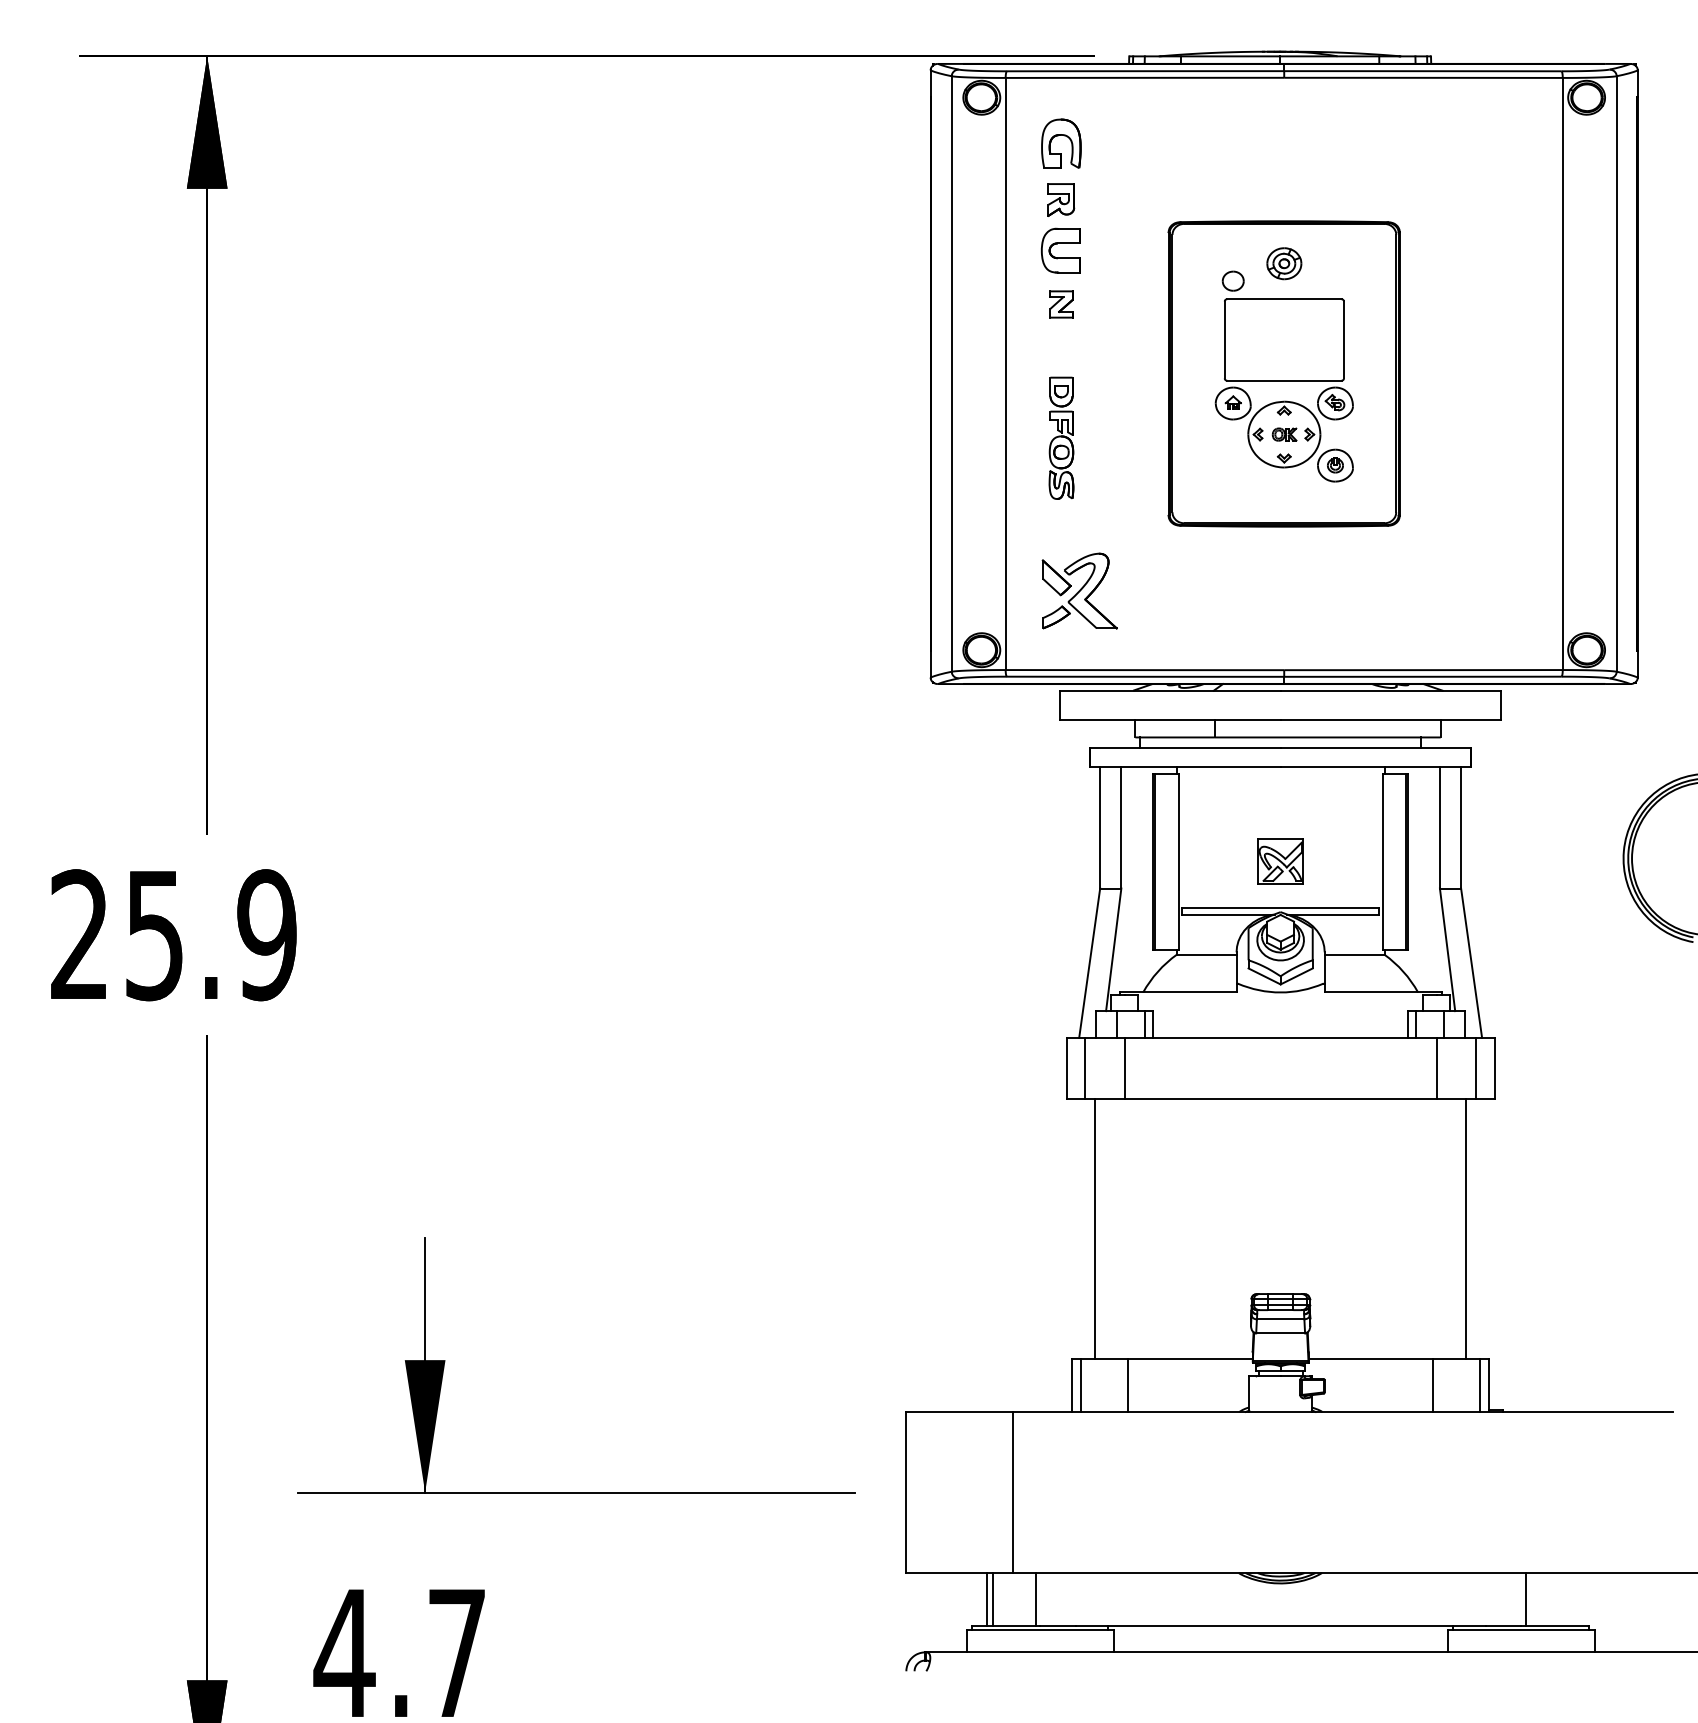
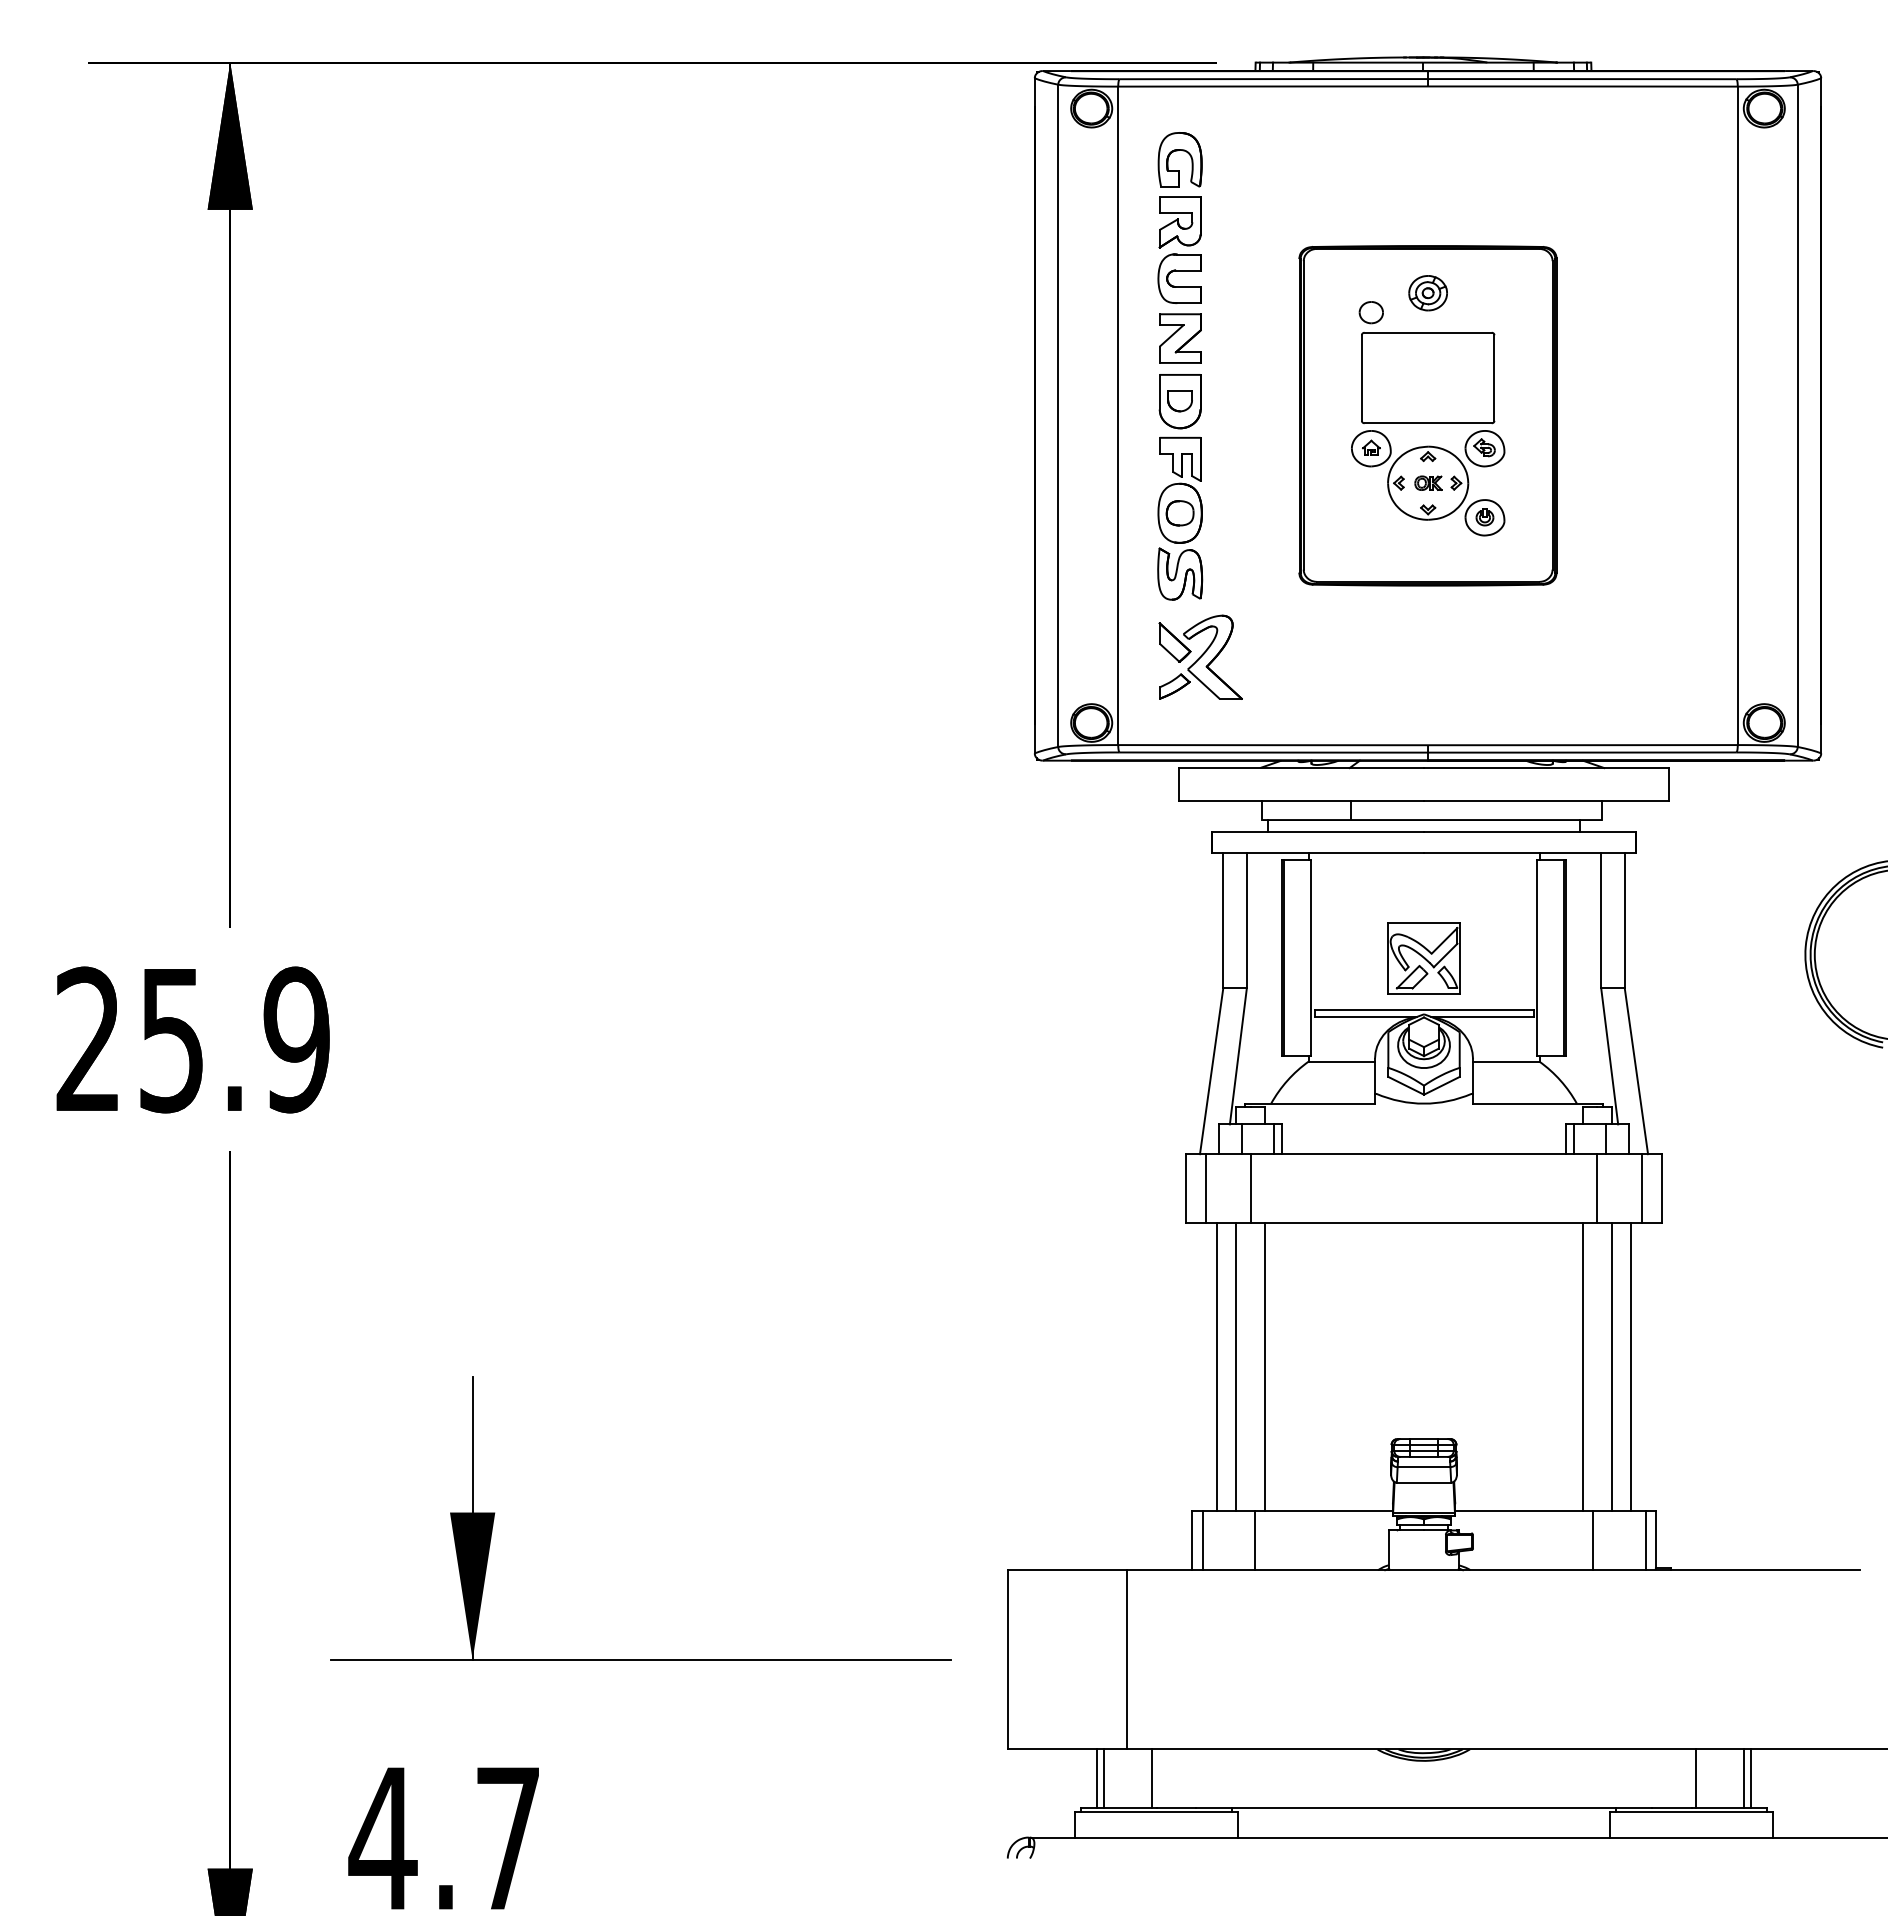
part: (1060, 200) -> (1179, 222), size x1.43
part: (1061, 304) -> (1180, 338), size x1.67
part: (1061, 438) -> (1180, 487), size x1.67
part: (1280, 861) -> (1423, 958), size x1.43
line: (1111, 1228) -> (1235, 1366), added
line: (1138, 1228) -> (1265, 1366), added
line: (1423, 1228) -> (1582, 1366), added
line: (1450, 1228) -> (1612, 1366), added
line: (1567, 1599) -> (1743, 1778), added
line: (1575, 1599) -> (1751, 1778), added

